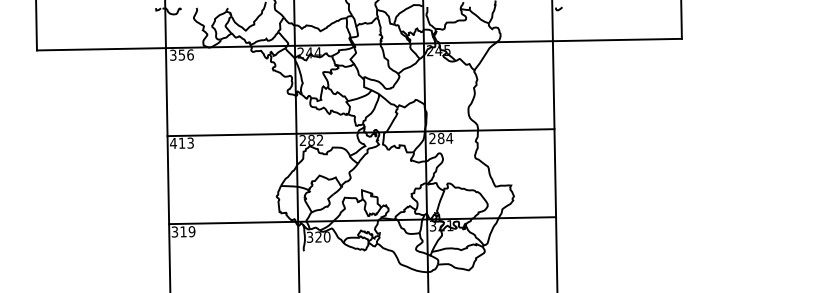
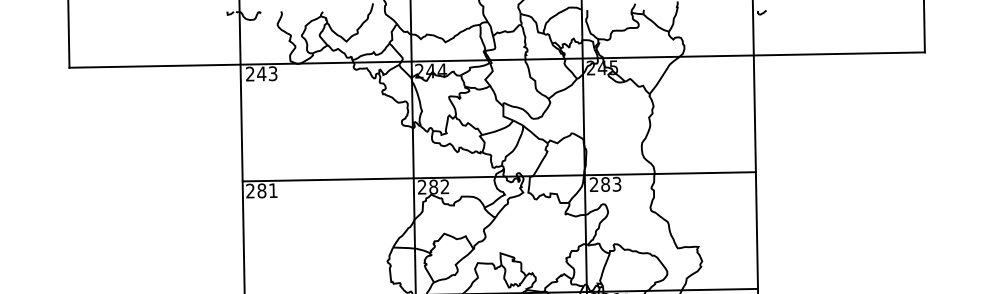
text: (181, 54) -> (261, 73), 356 -> 243
text: (449, 137) -> (616, 183), 284 -> 283
text: (181, 142) -> (261, 189), 413 -> 281

